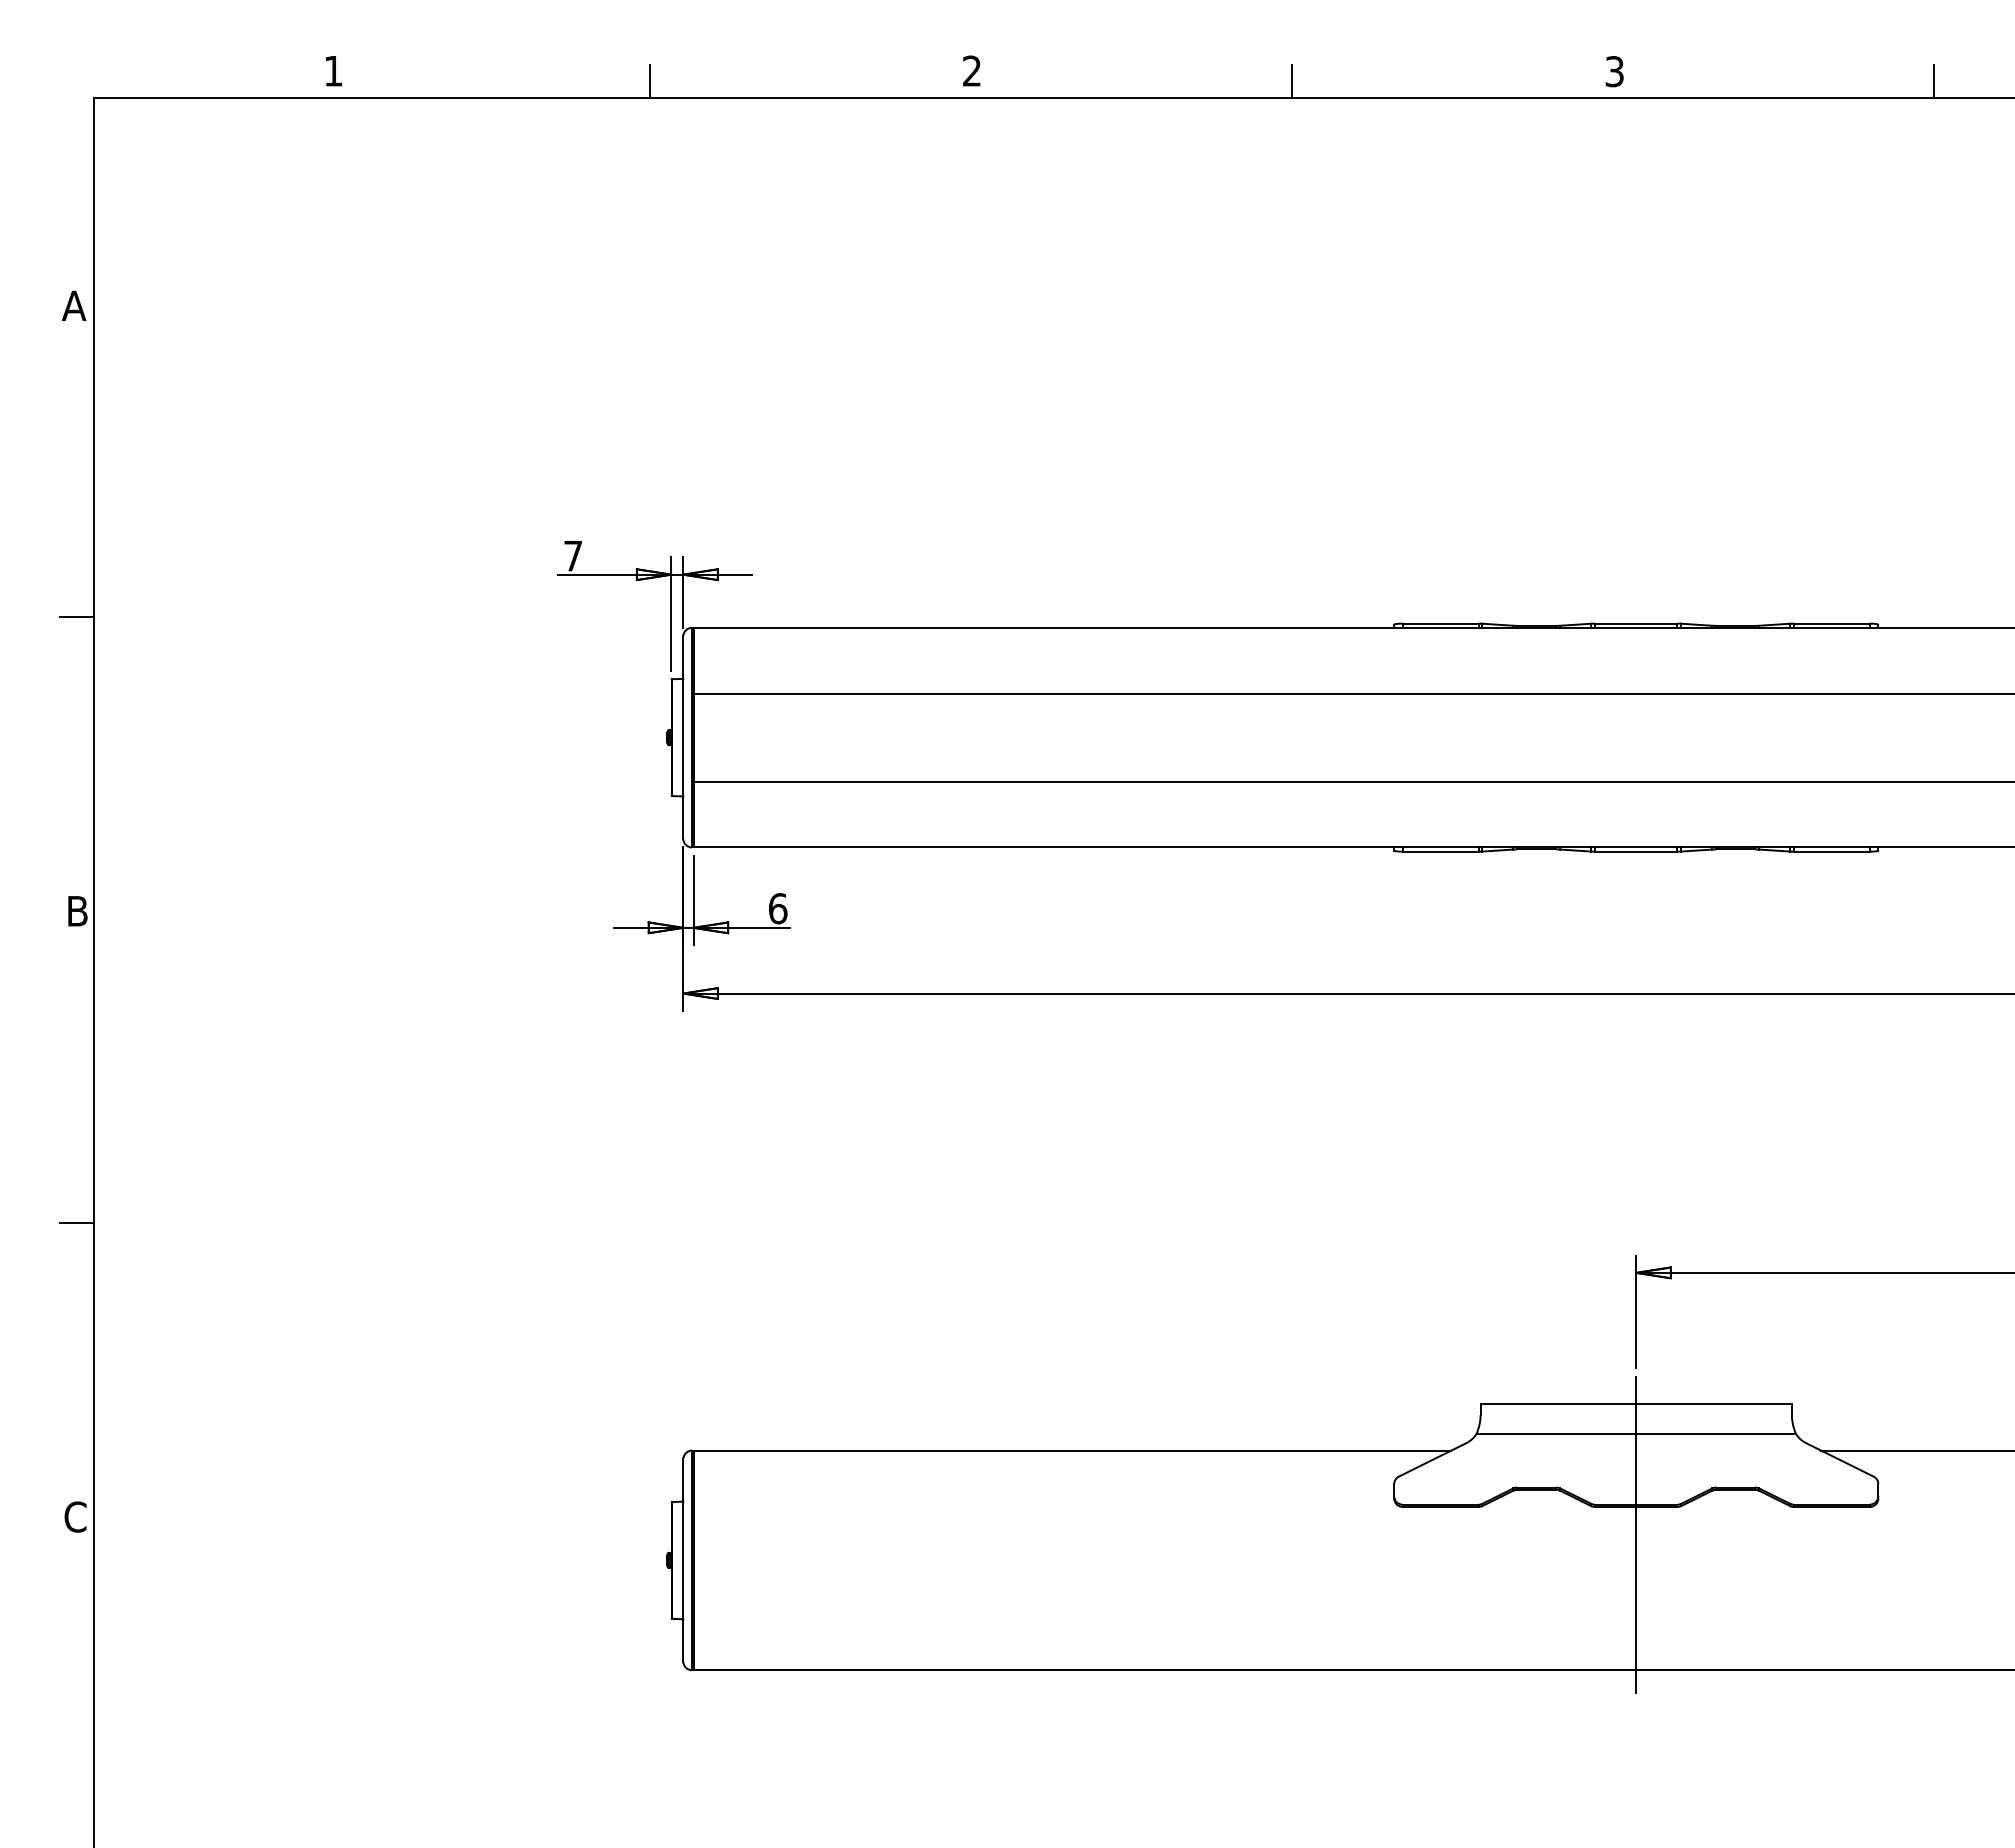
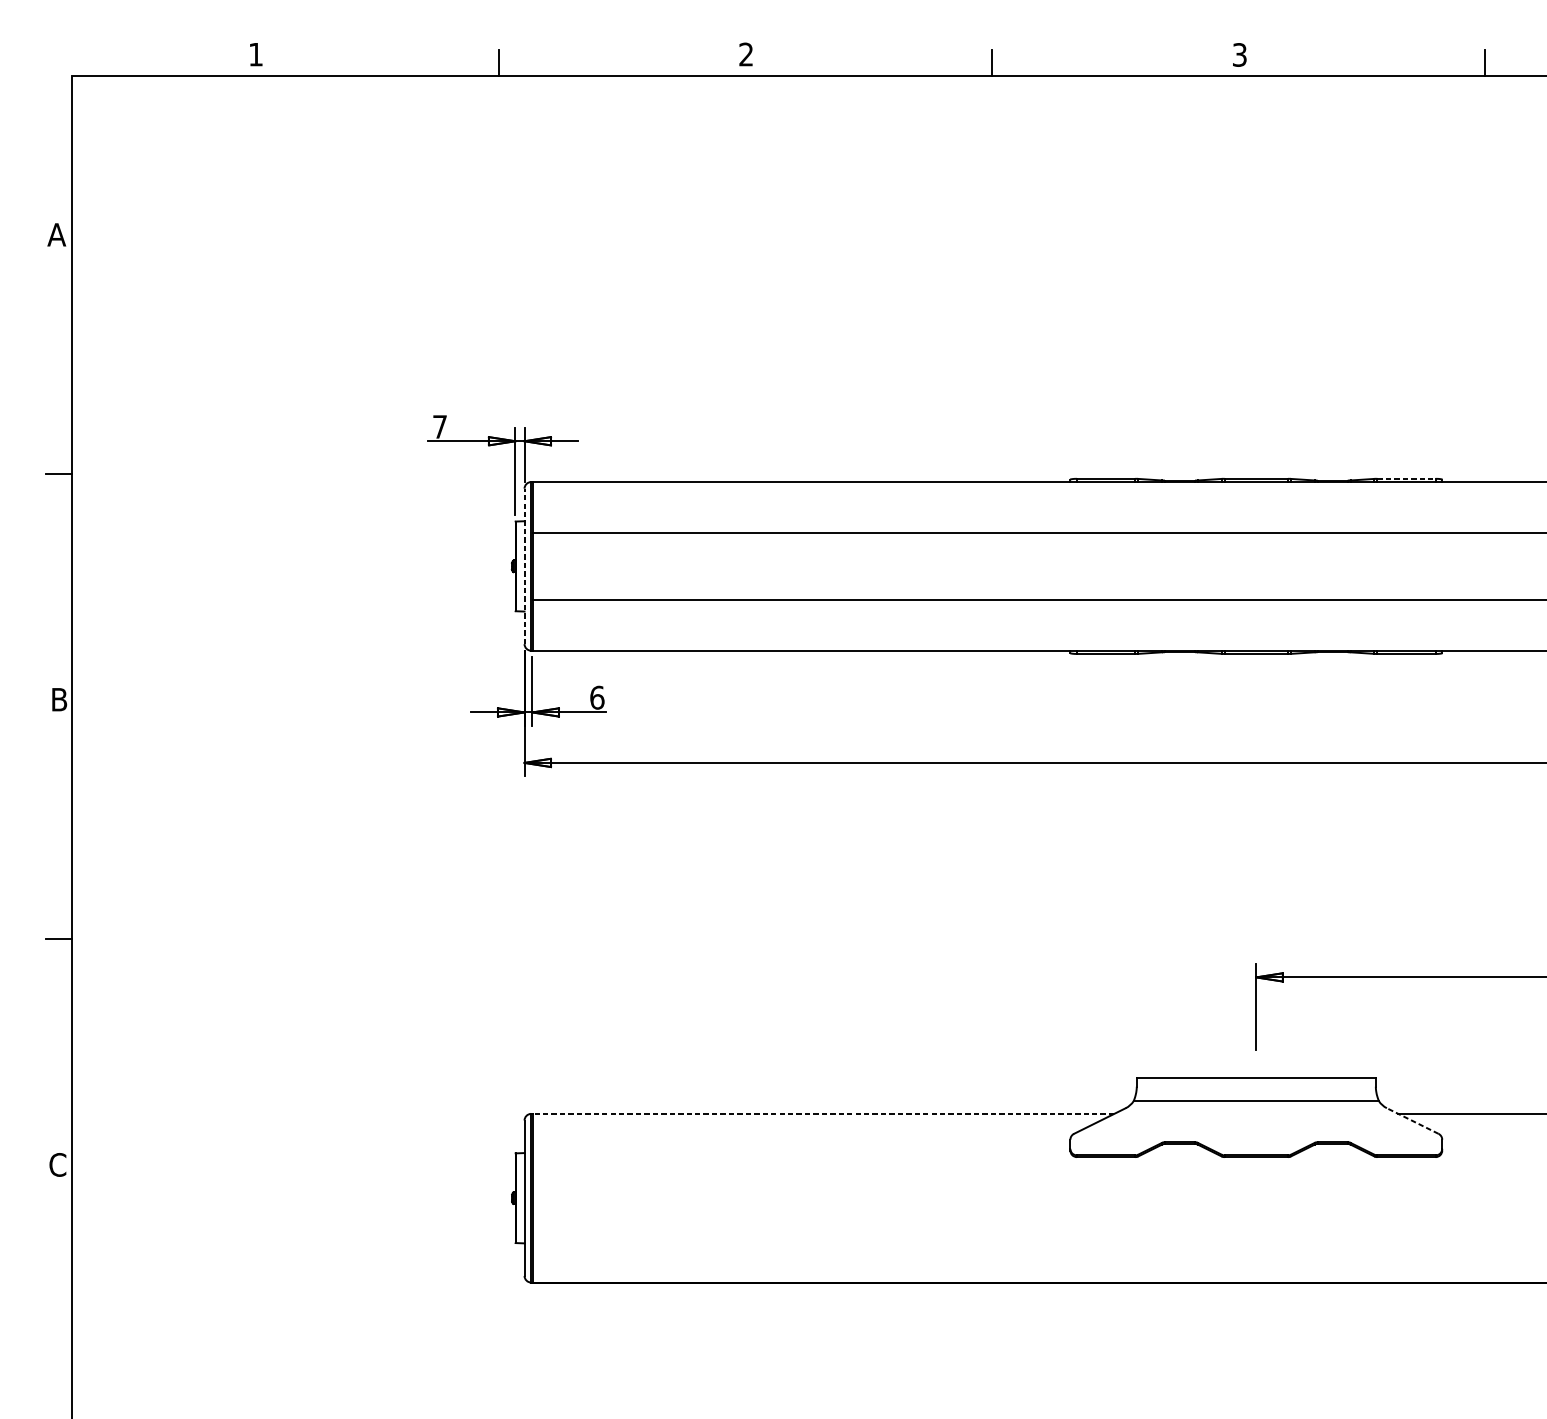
line: (1831, 623) -> (1406, 478), solid -> dashed
line: (683, 737) -> (524, 566), solid -> dashed
line: (1072, 1450) -> (823, 1113), solid -> dashed
line: (1839, 1459) -> (1412, 1120), solid -> dashed
line: (1636, 1534) -> (1256, 1178), removed

